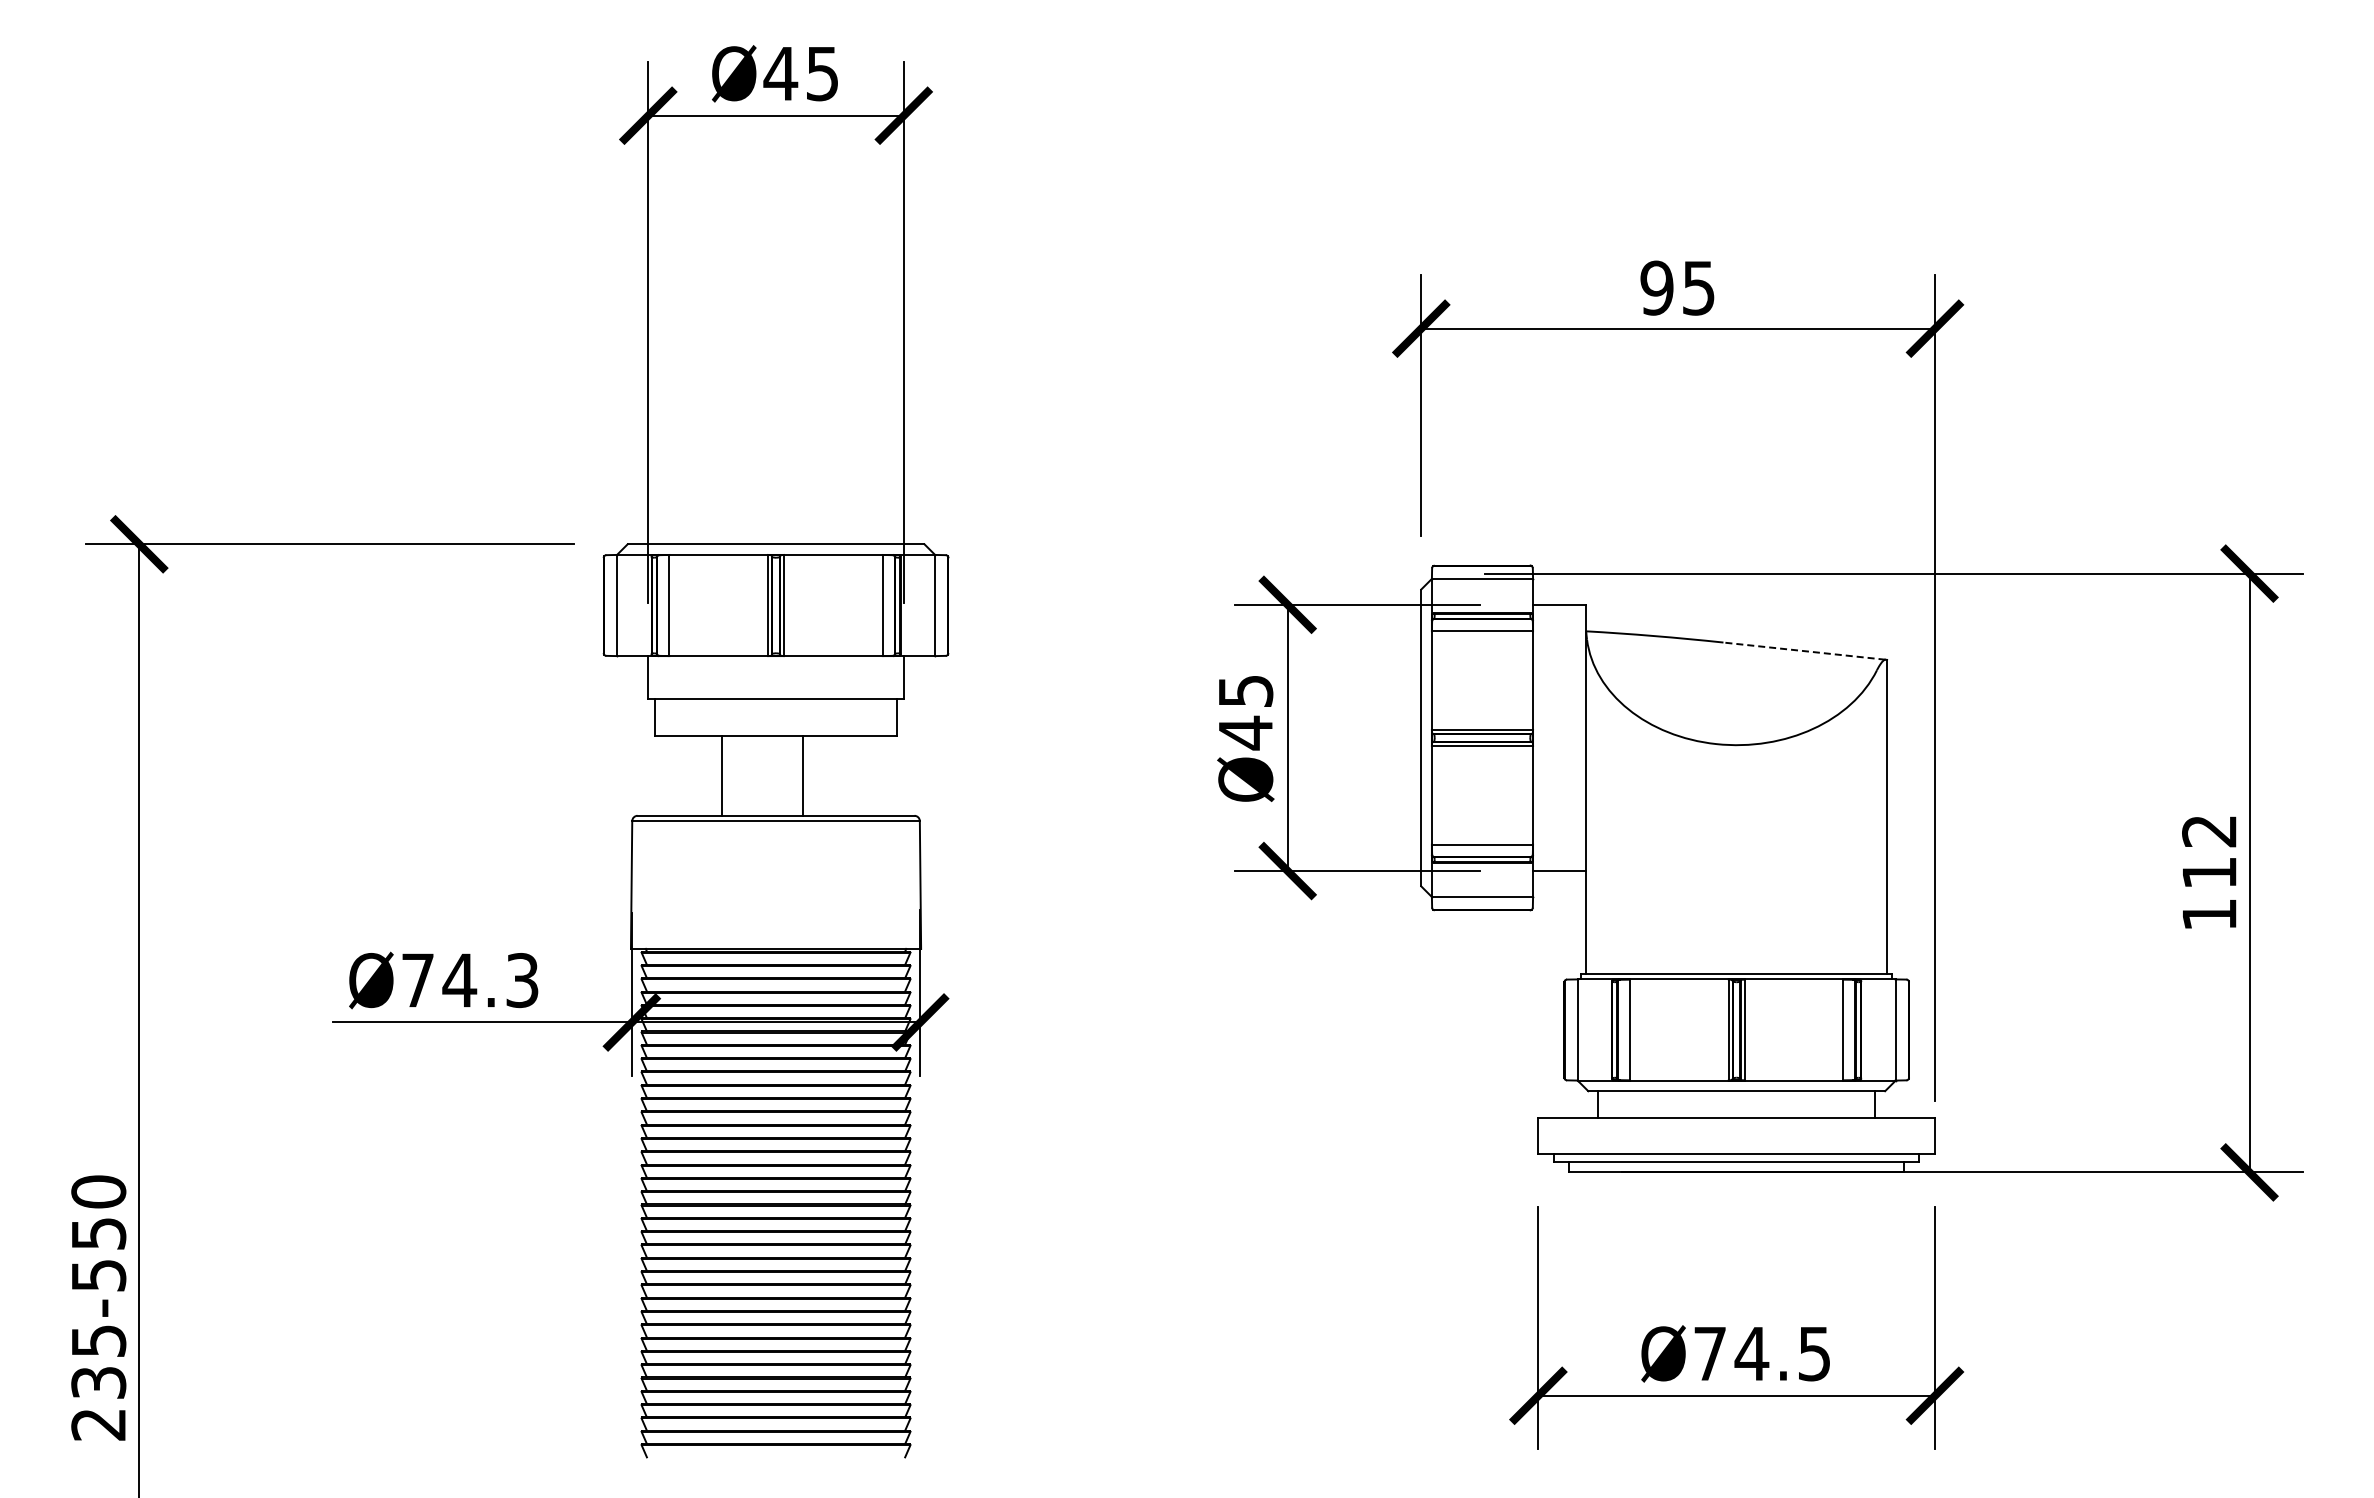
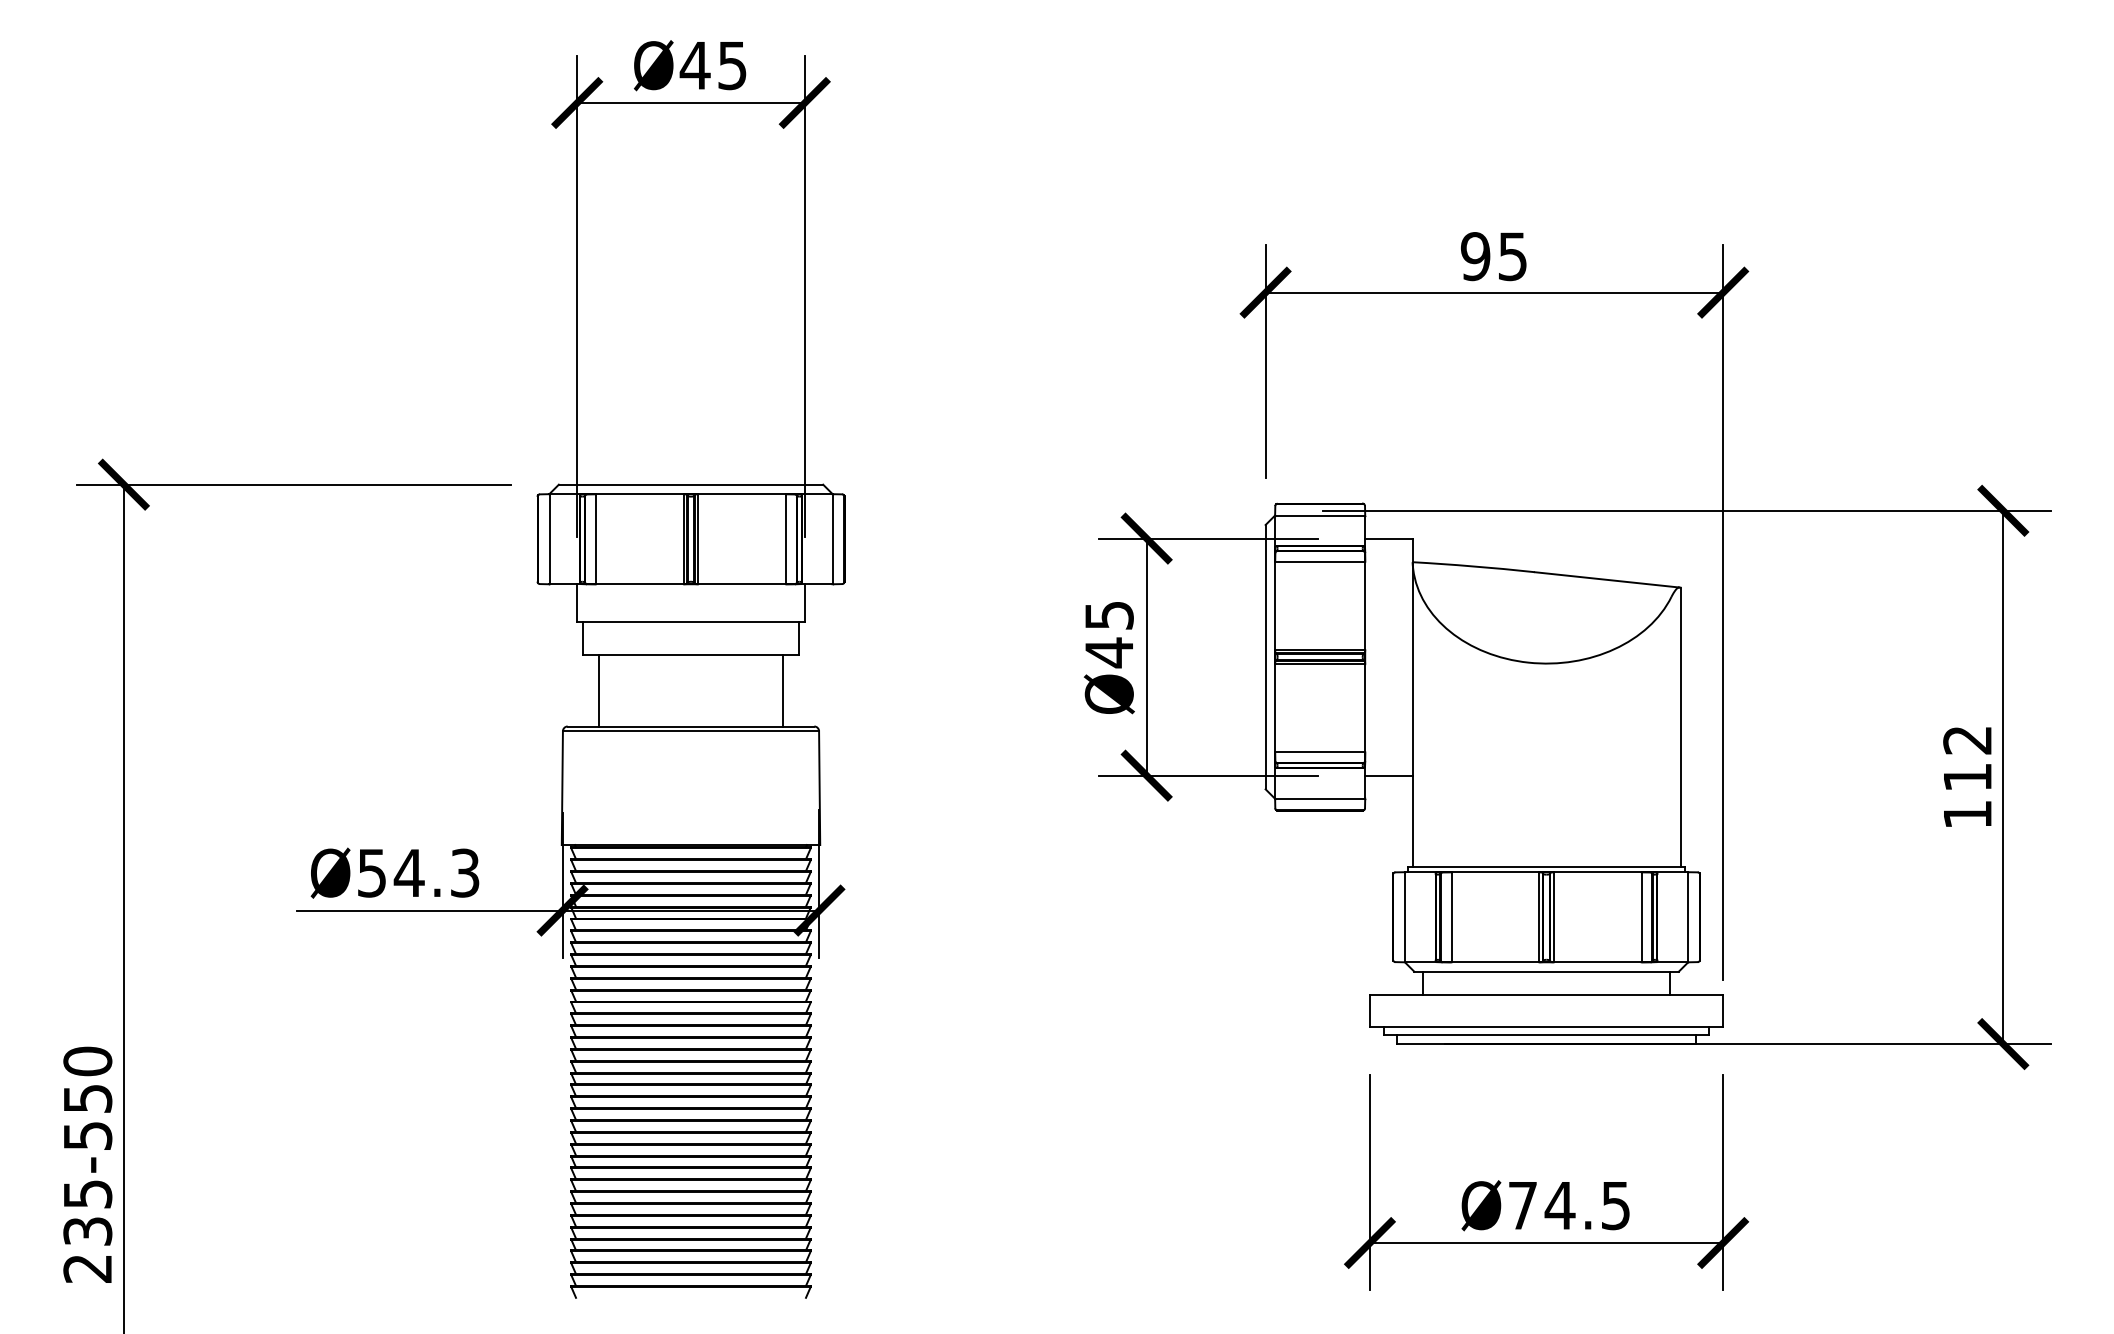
line: (1804, 651) -> (1606, 580), dashed -> solid
line: (722, 775) -> (598, 690), moved
line: (802, 775) -> (783, 690), moved
text: (417, 980) -> (371, 873), Ø74.3 -> Ø54.3

